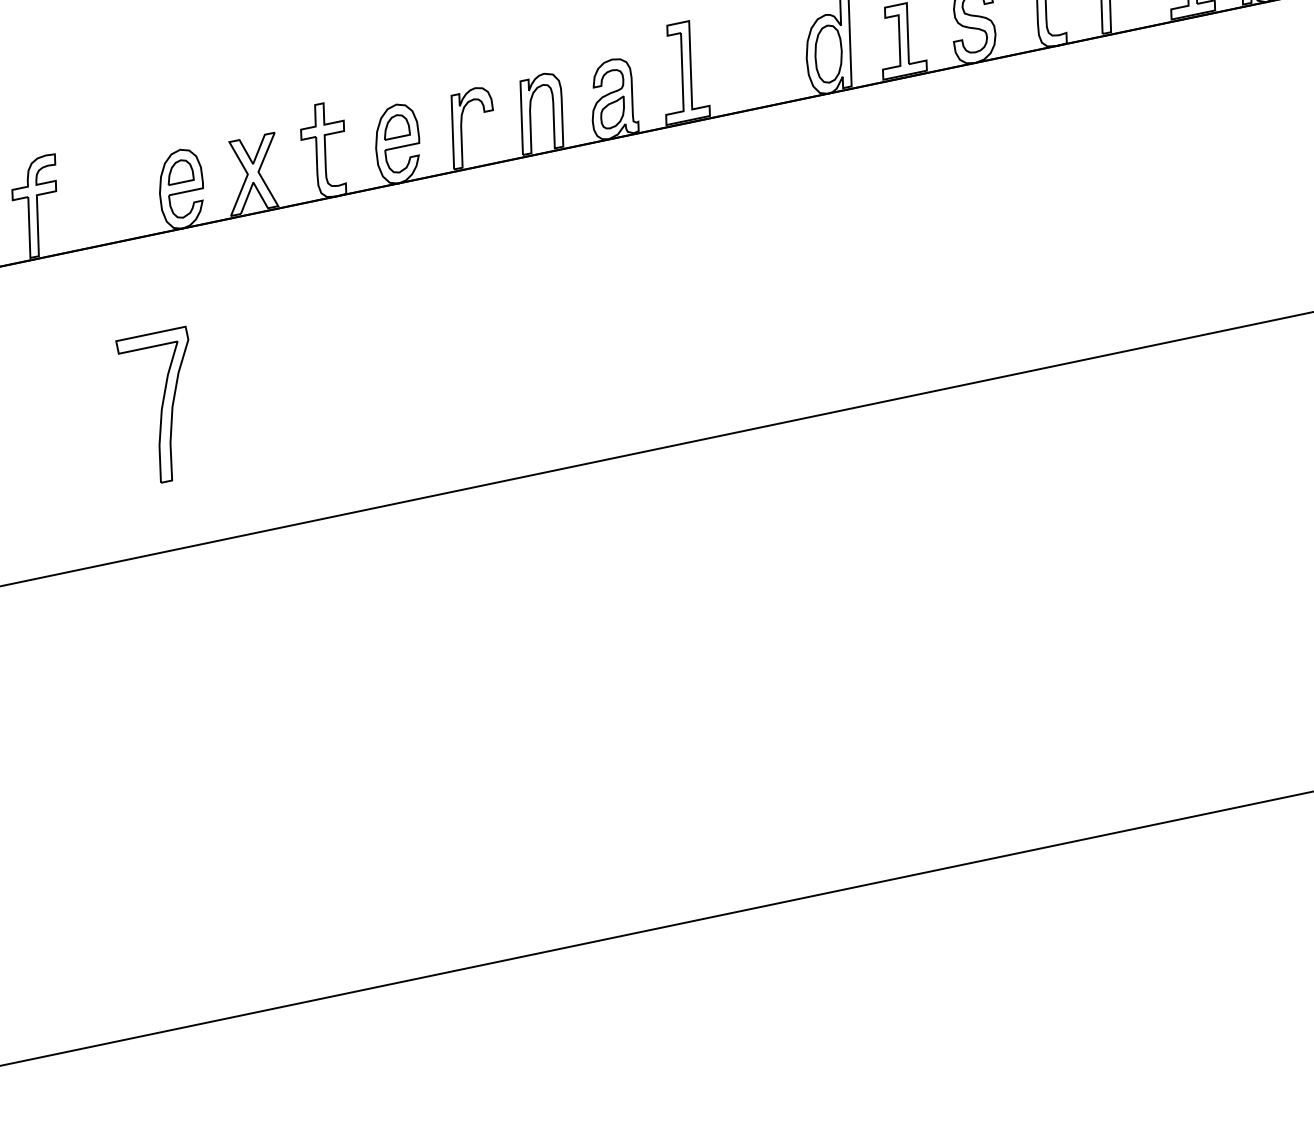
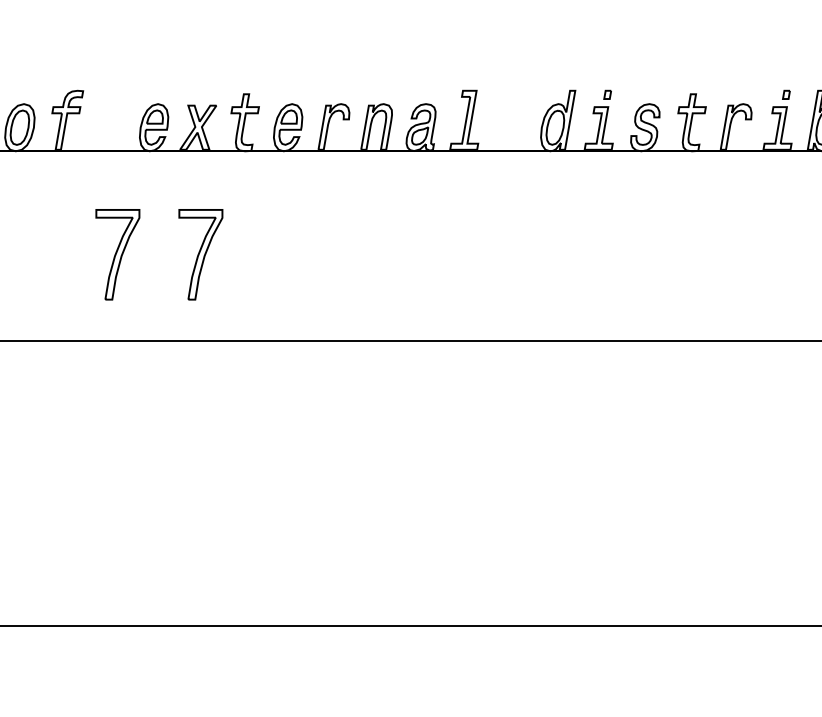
part: (299, 378) -> (200, 254), added

